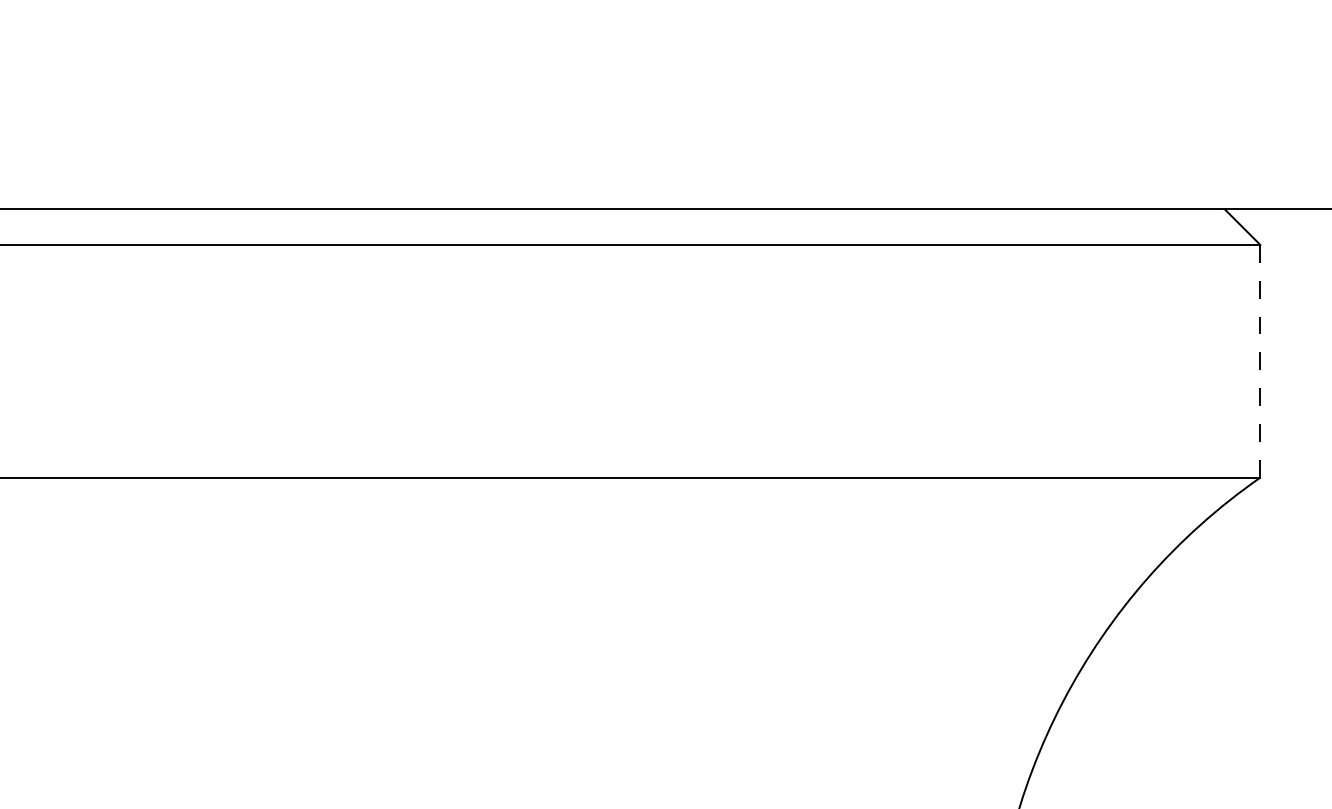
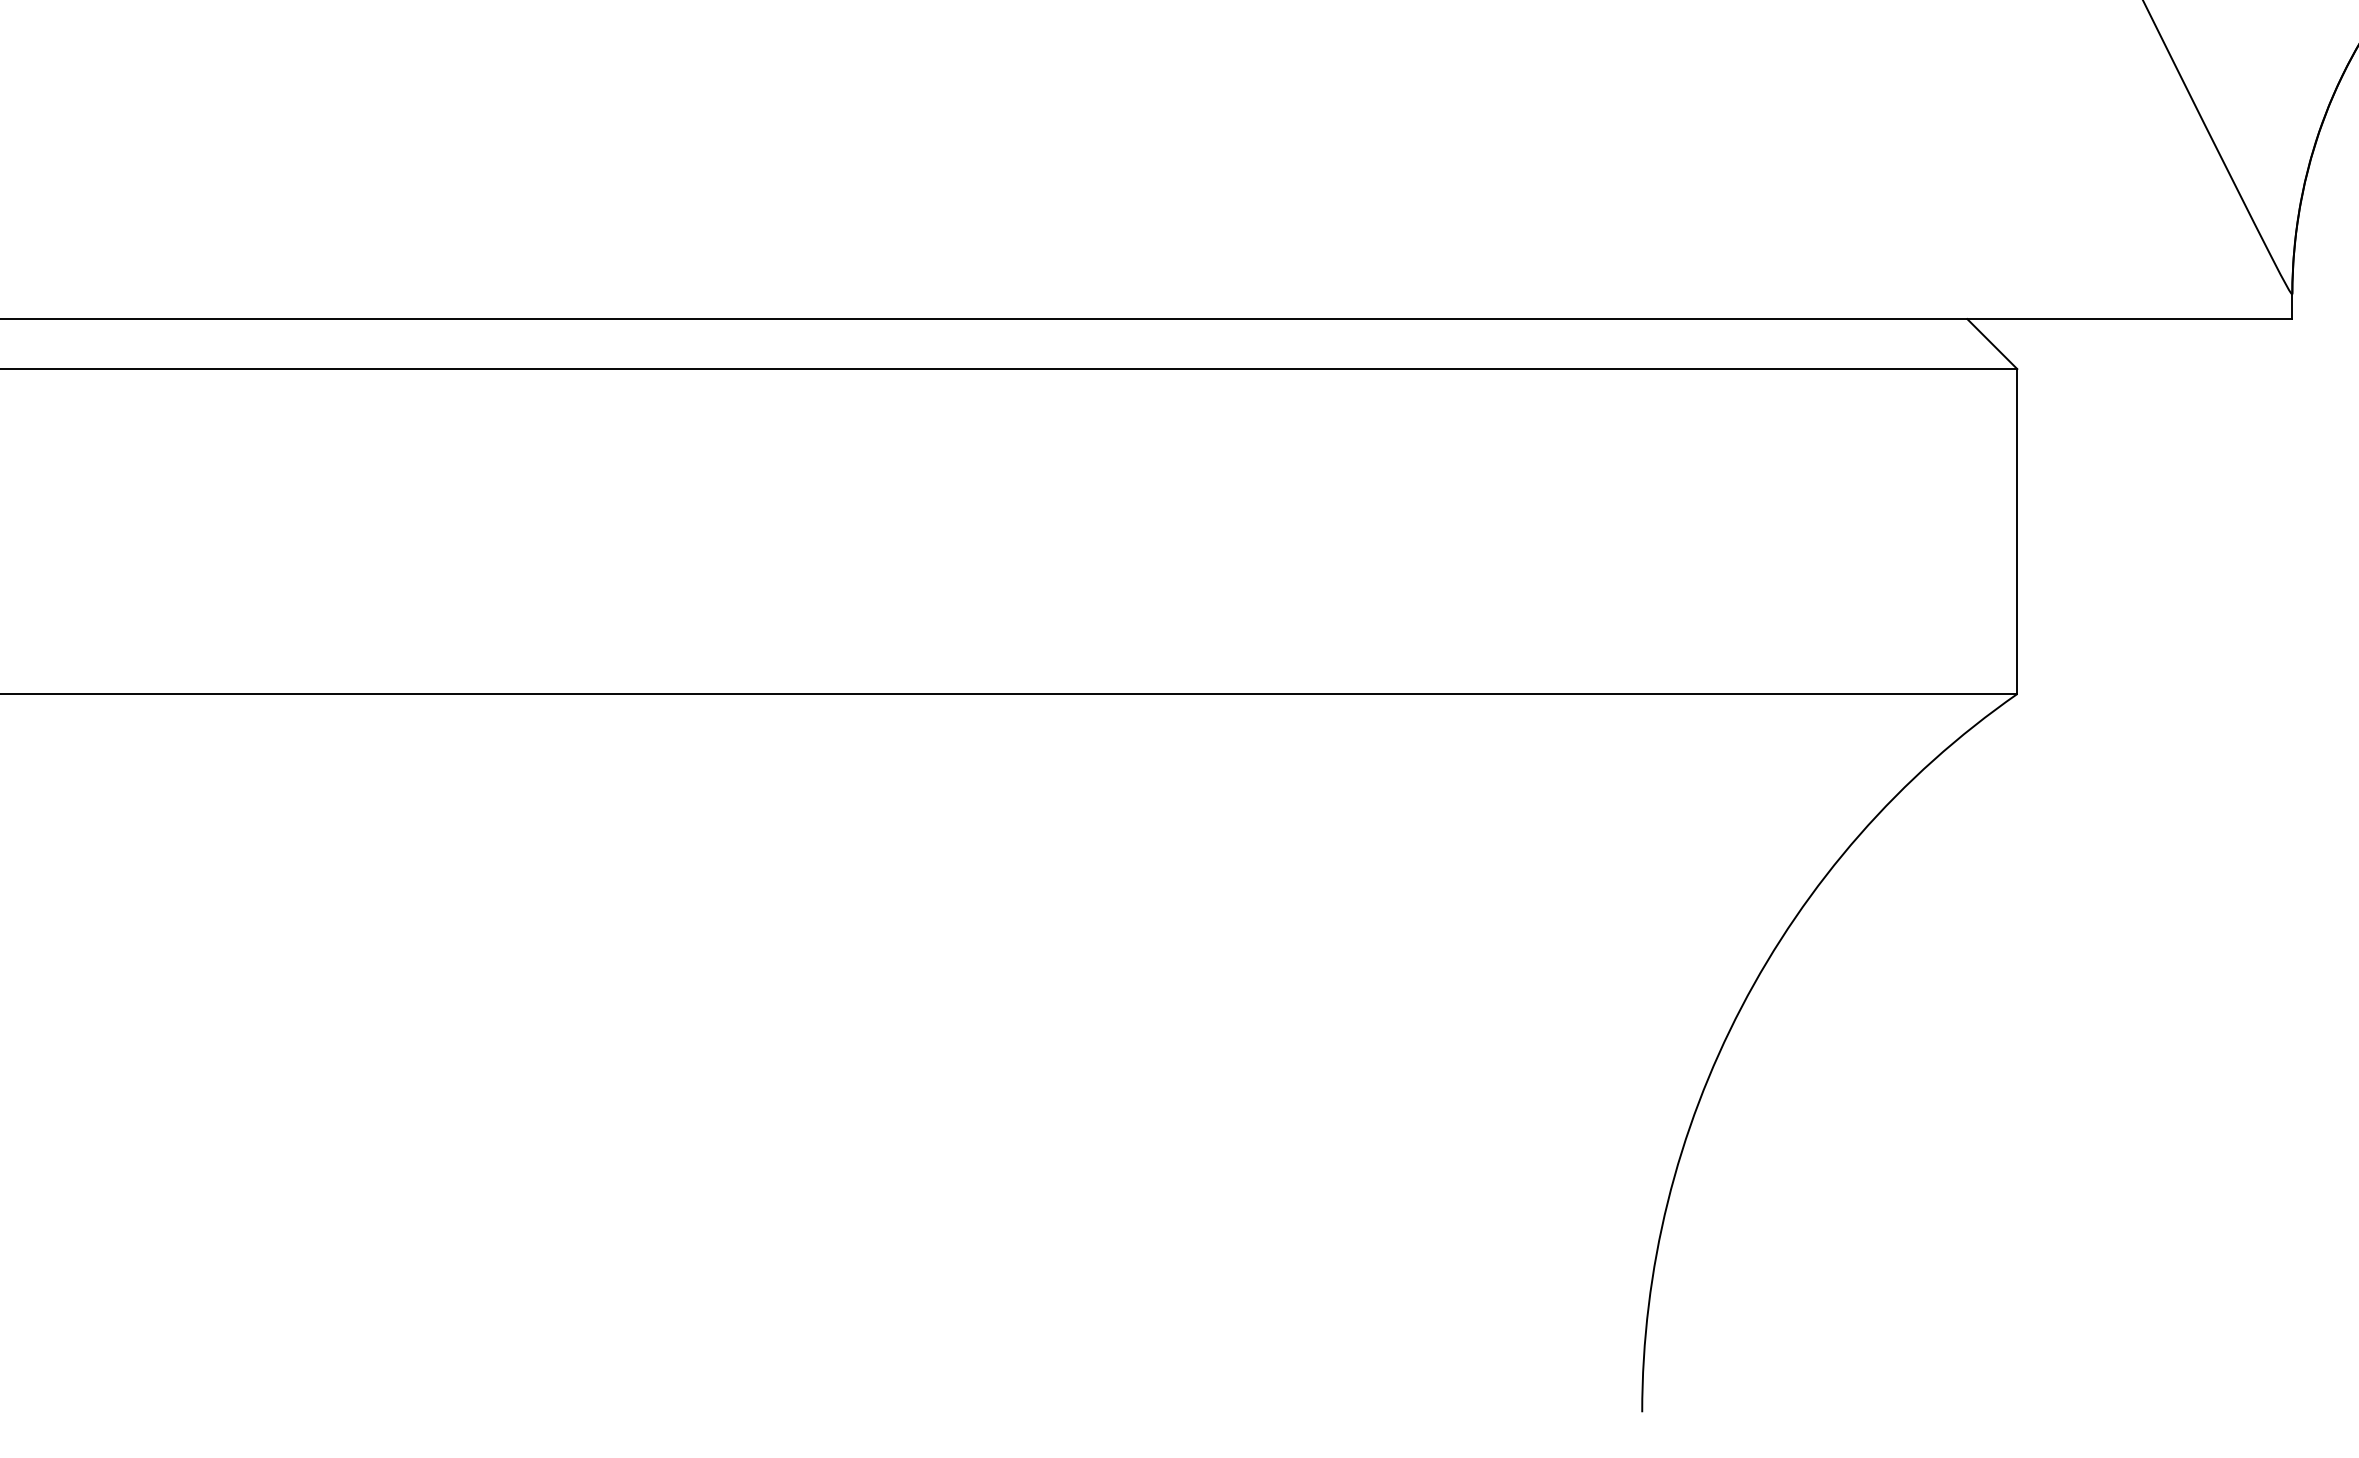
line: (1260, 361) -> (2017, 531), dashed -> solid

